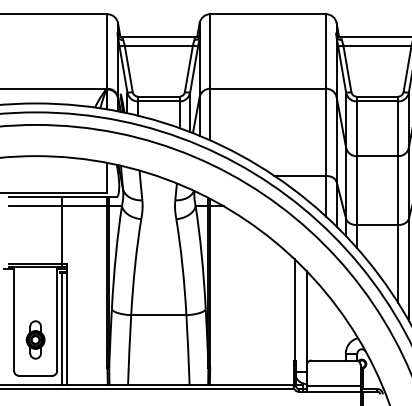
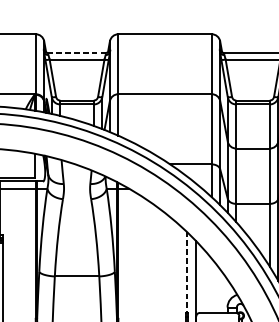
line: (158, 37) -> (76, 52), solid -> dashed
line: (294, 310) -> (186, 272), solid -> dashed

